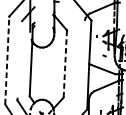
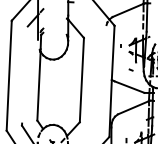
line: (7, 60) -> (9, 75), dashed -> solid
line: (64, 64) -> (81, 80), dashed -> solid

